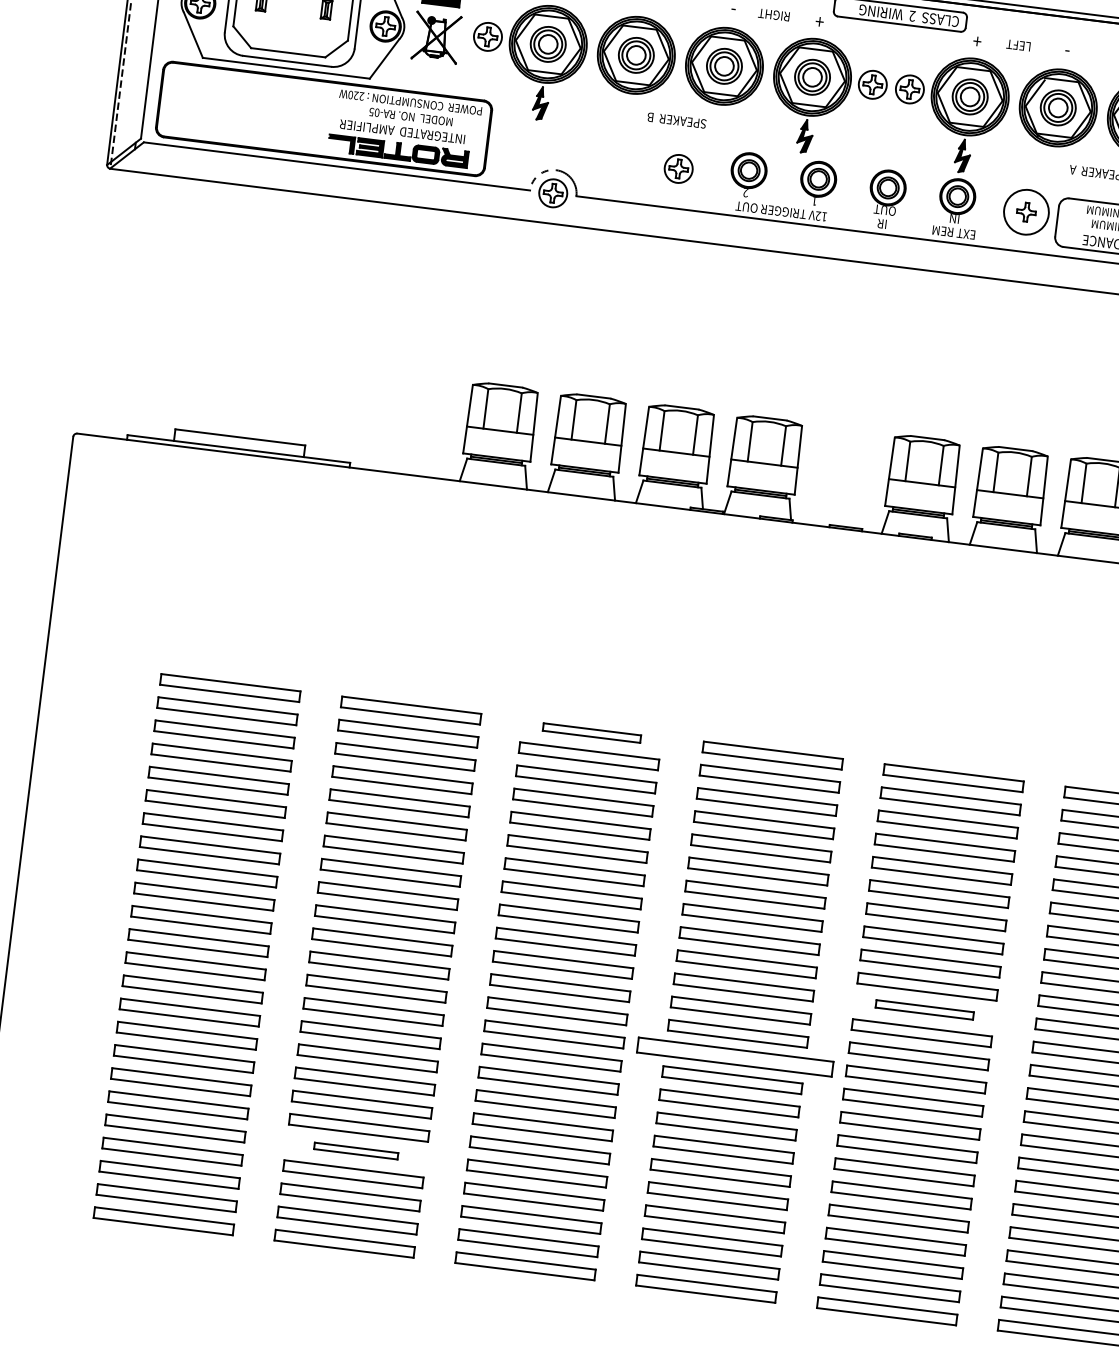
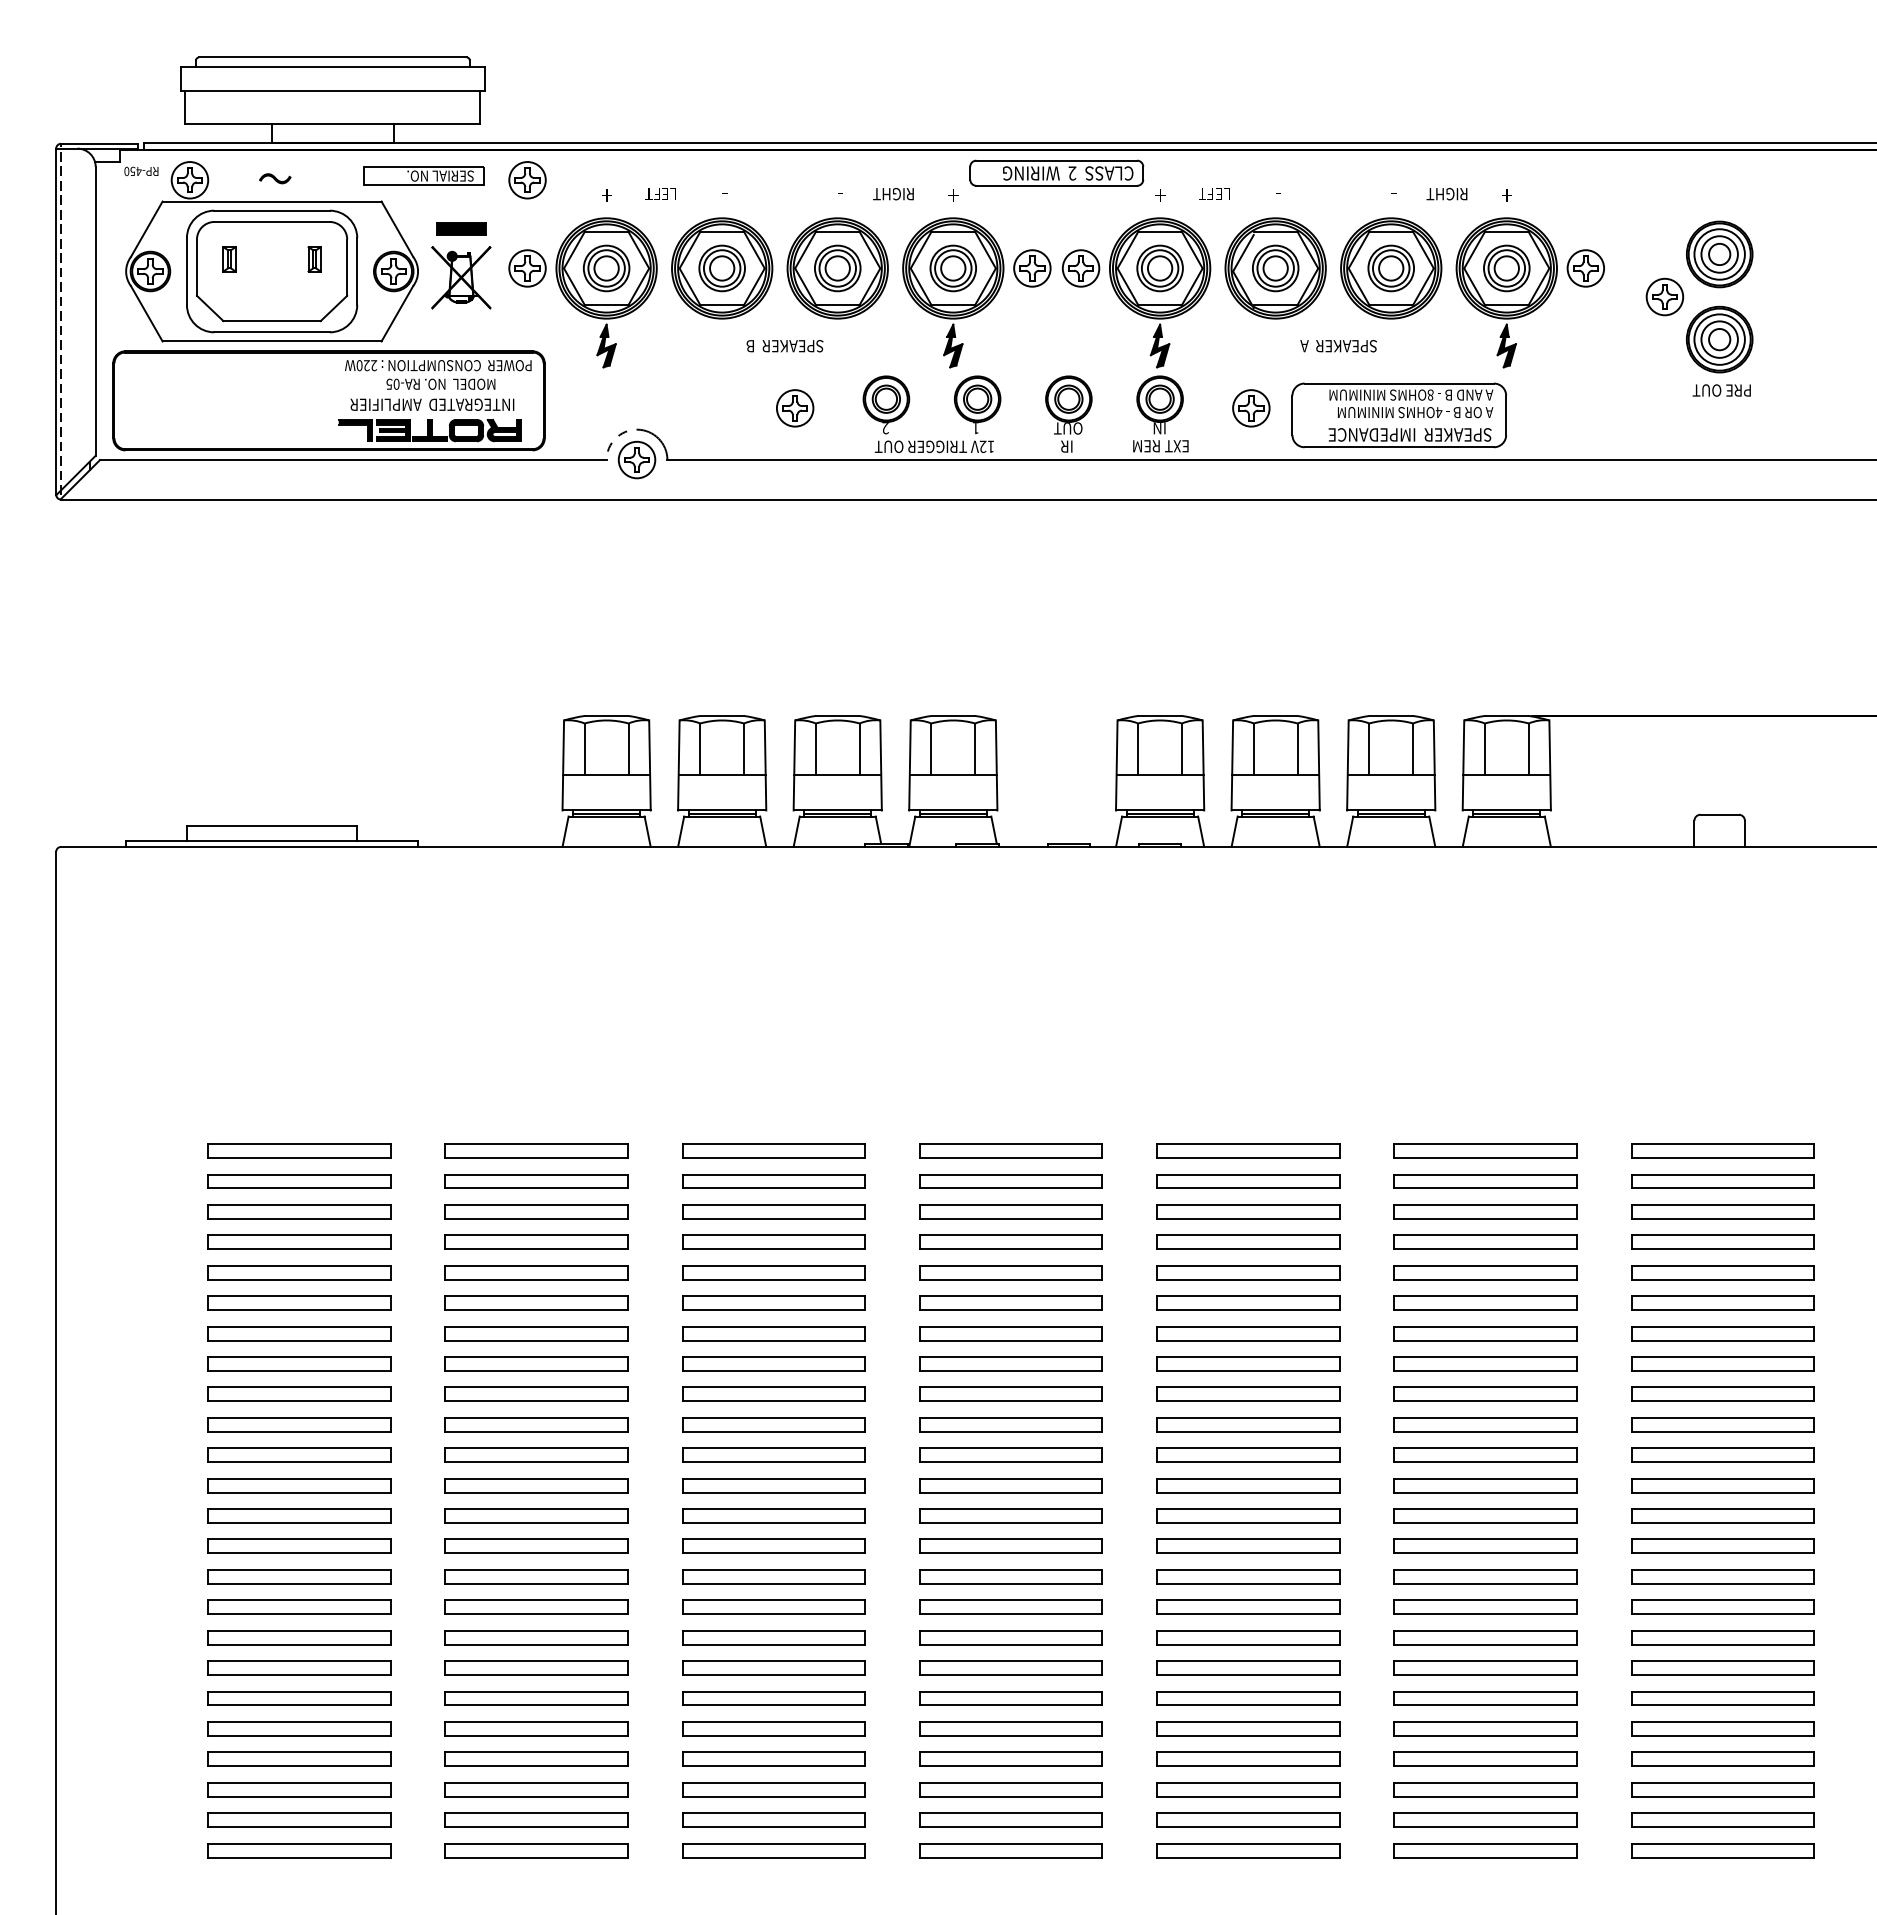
circle: (1026, 212) -> (1251, 408), size x0.62
part: (591, 732) -> (773, 1150), size x1.43
part: (924, 1009) -> (1248, 1454), size x1.43
part: (734, 1056) -> (1010, 1545), size x0.71
part: (356, 1150) -> (536, 1728), size x1.67

